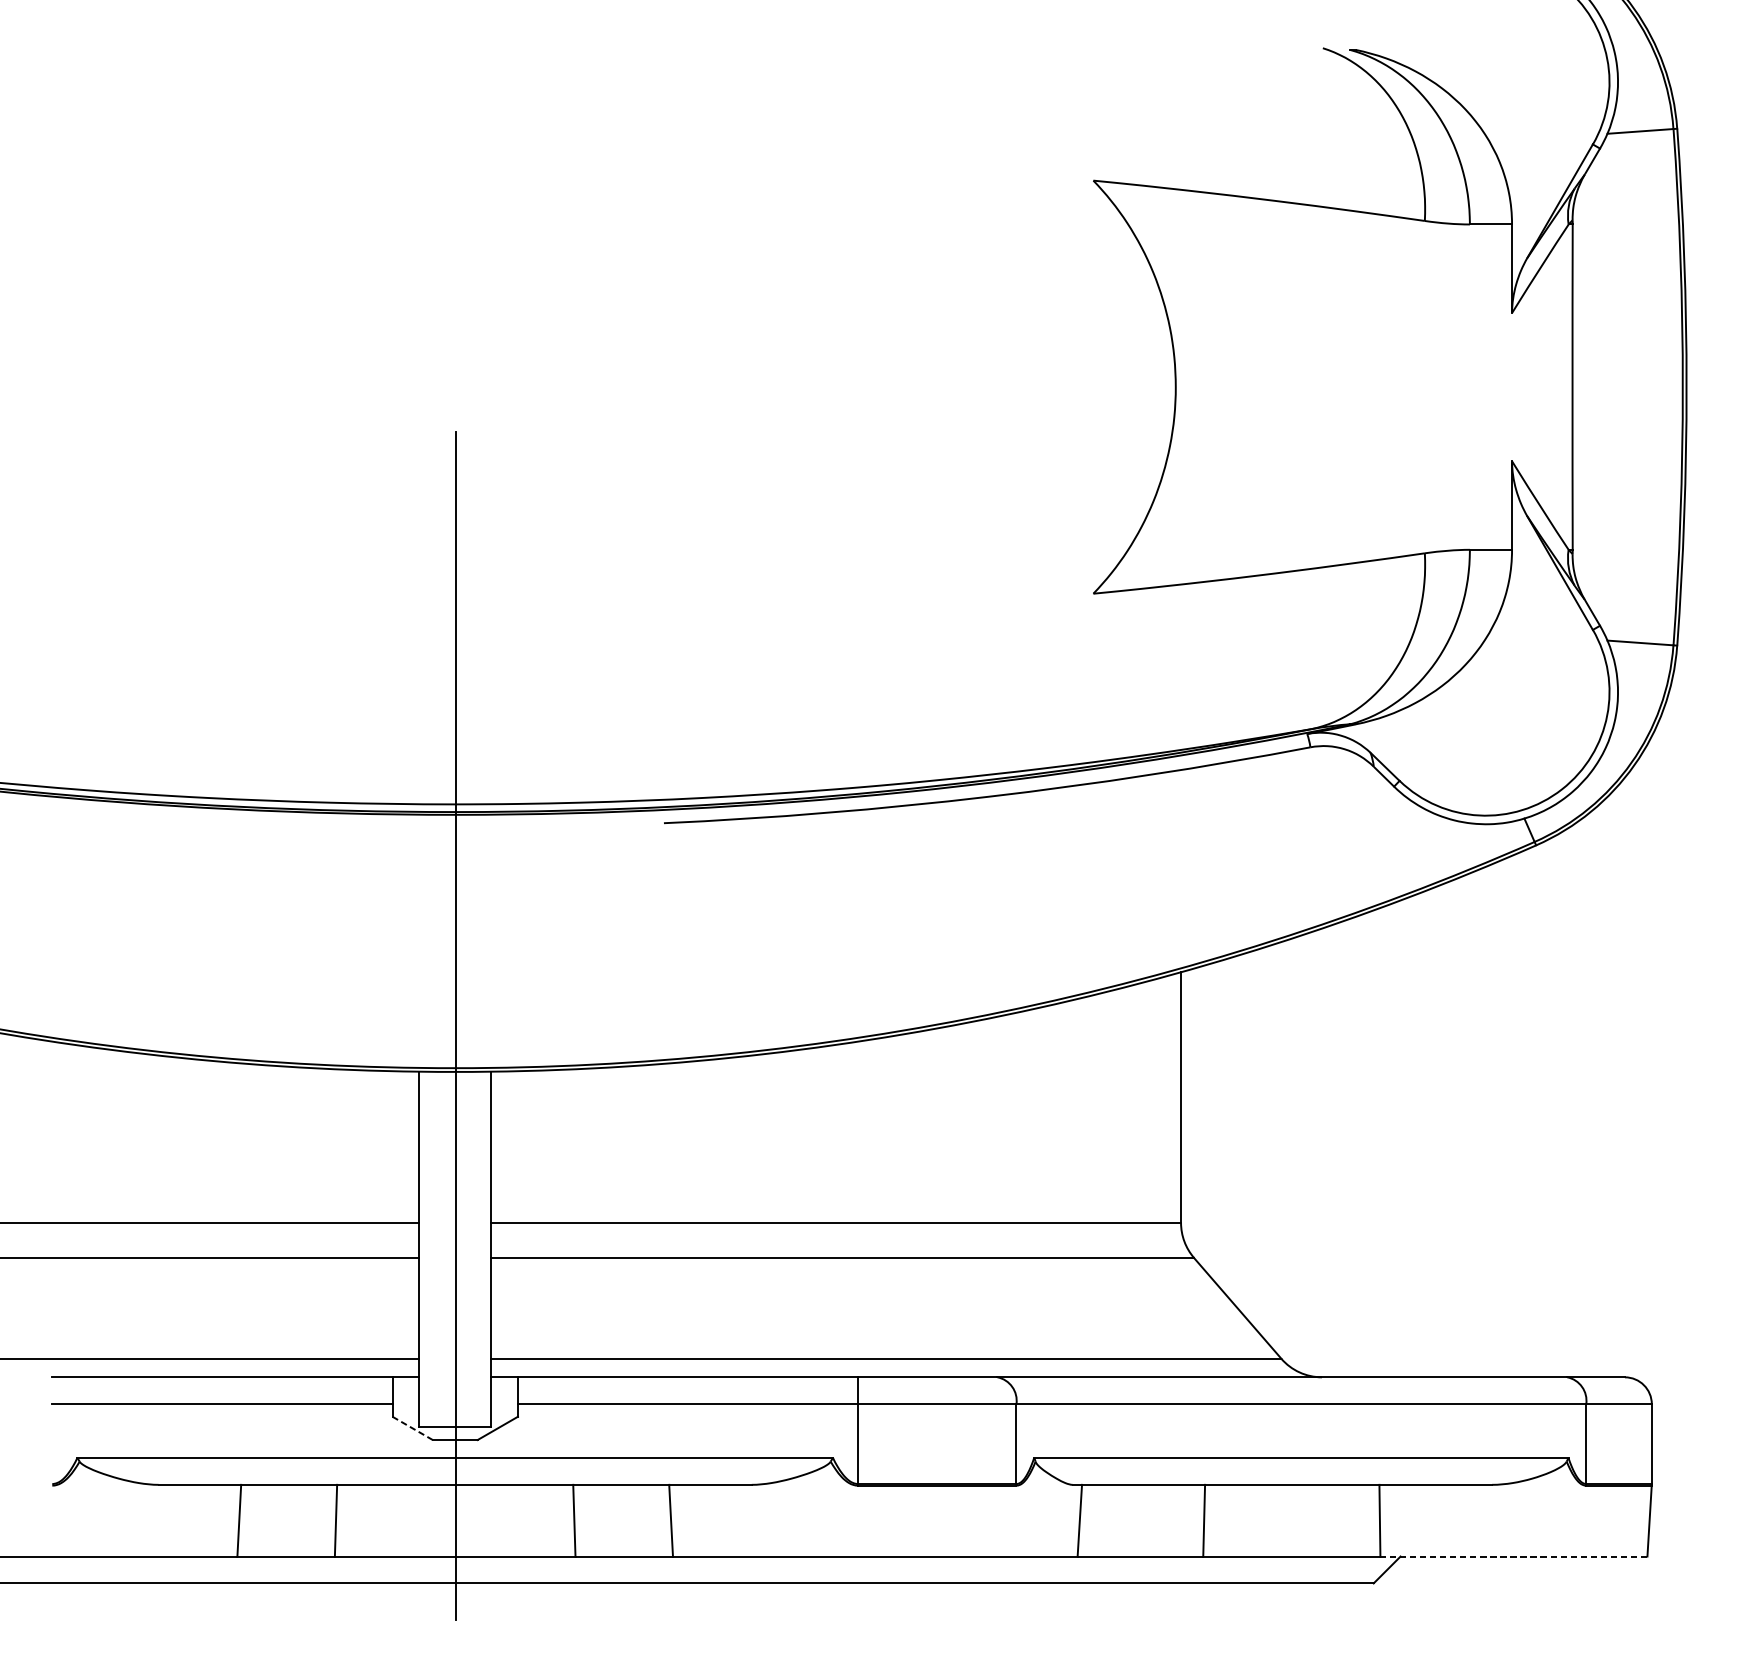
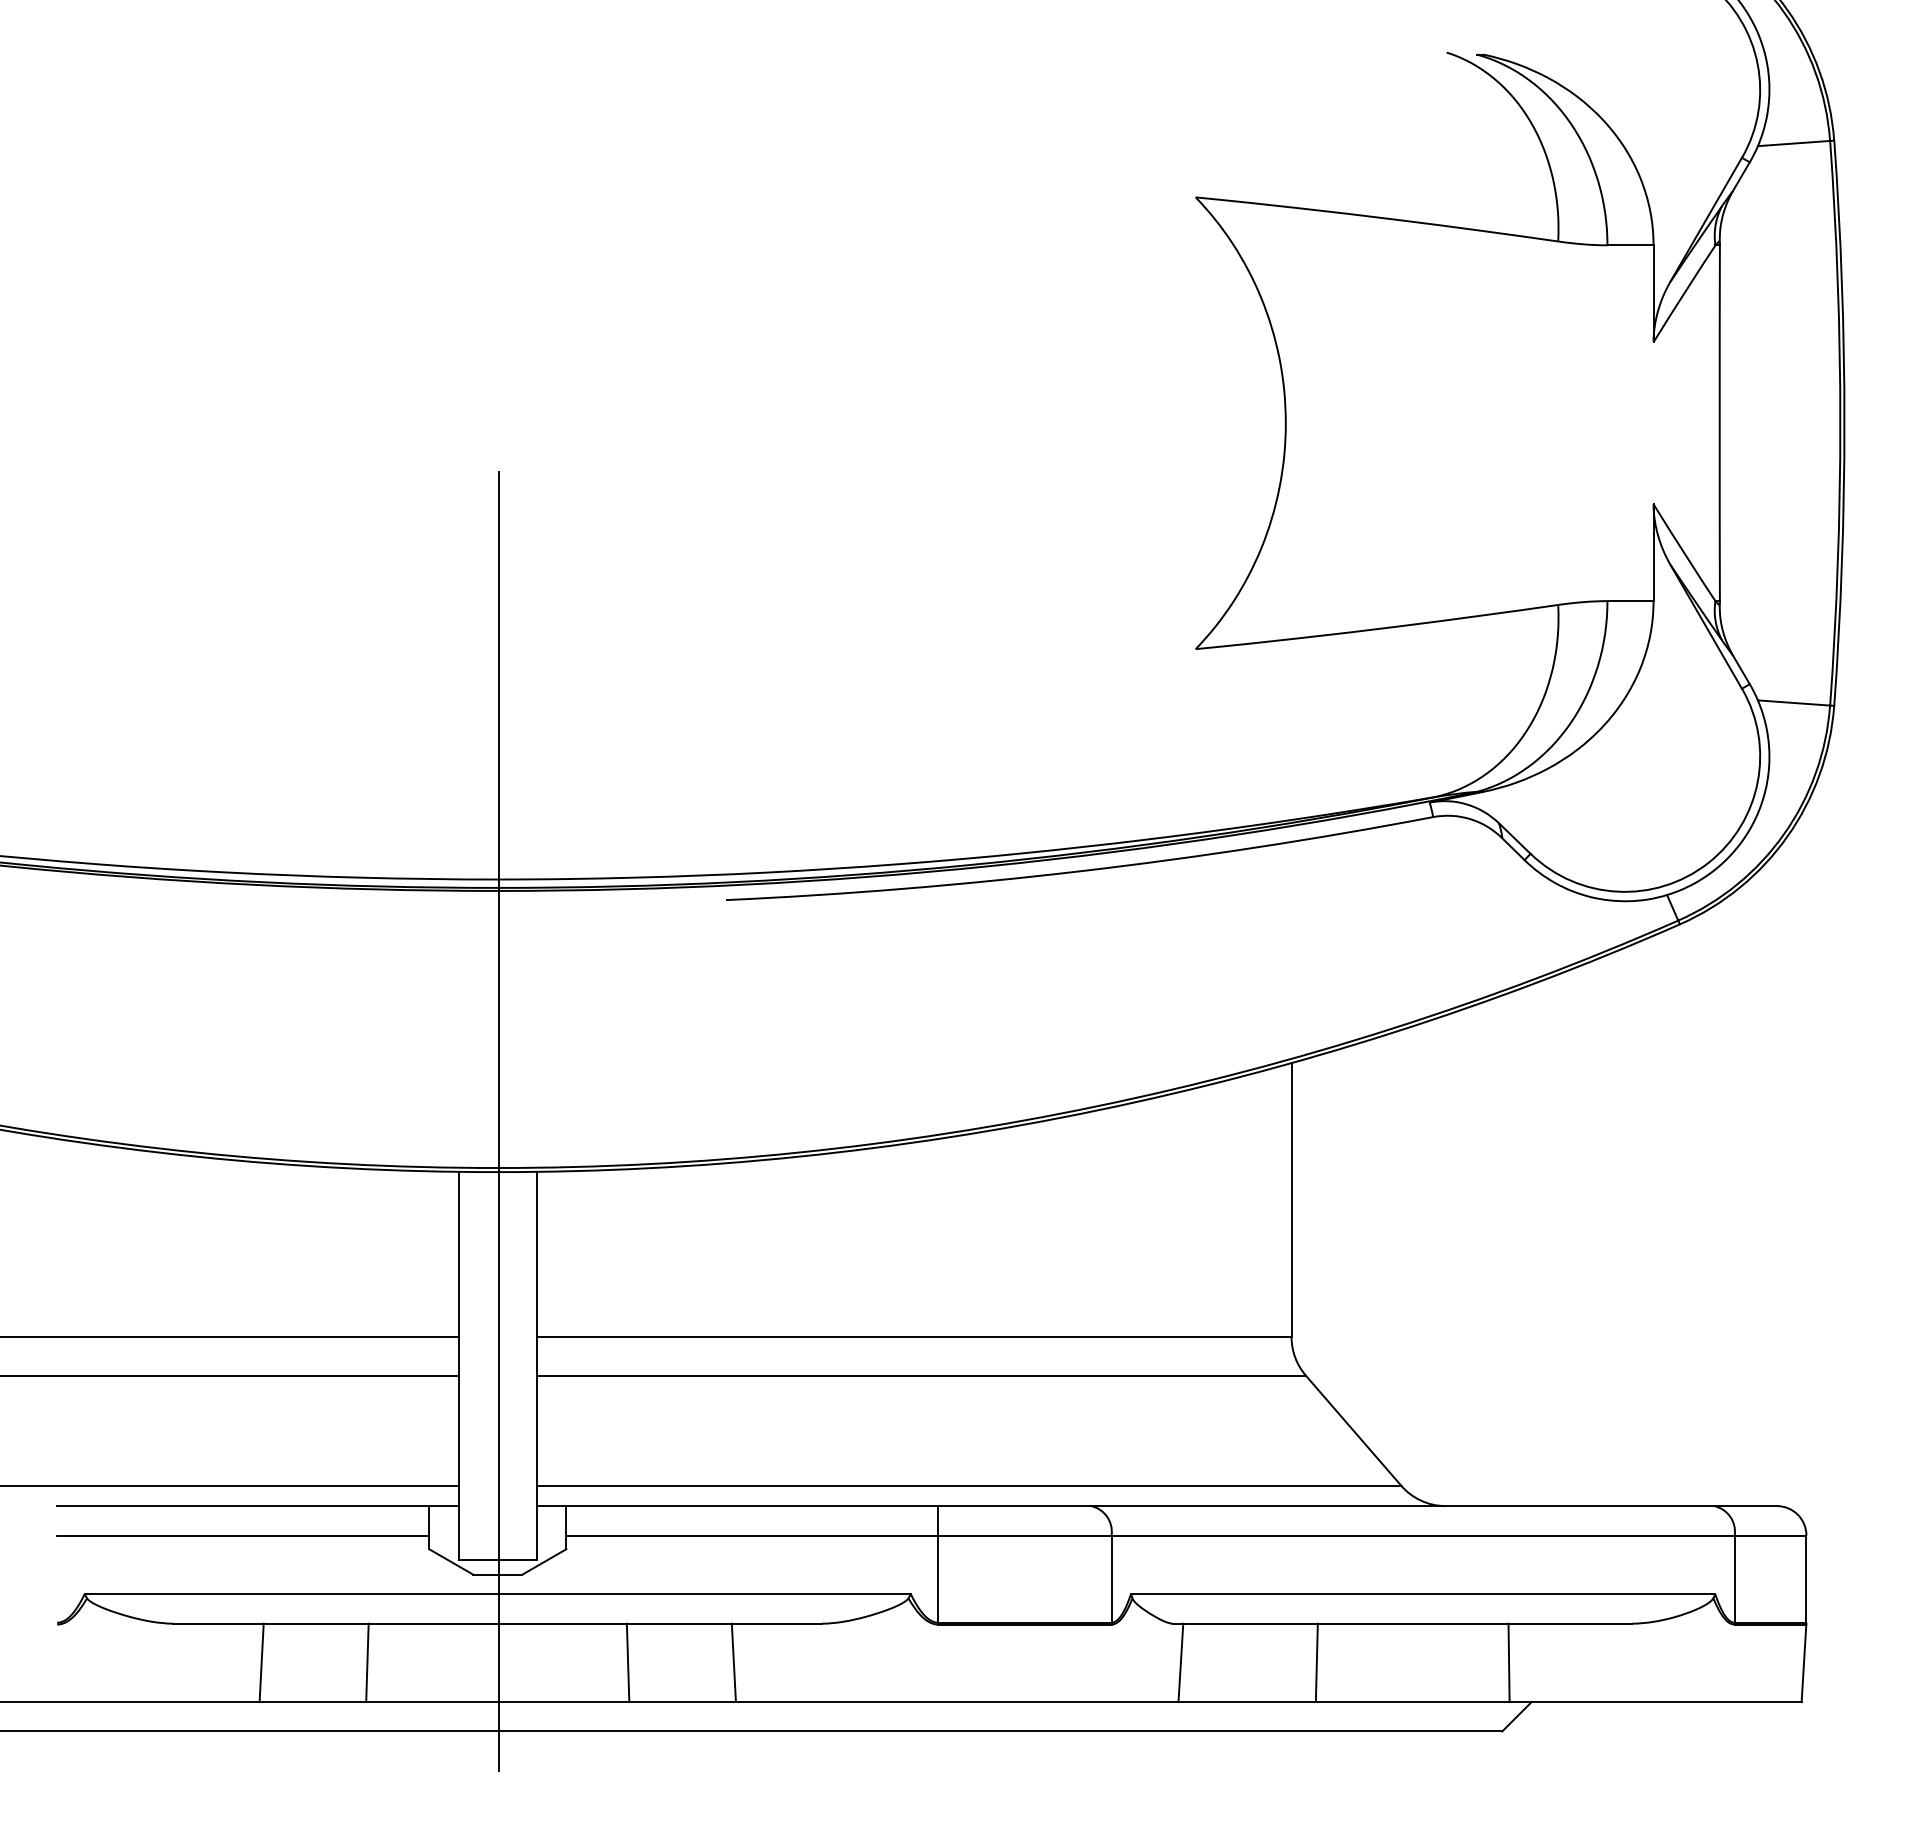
line: (412, 1428) -> (451, 1562), dashed -> solid
line: (1513, 1556) -> (1655, 1702), dashed -> solid

